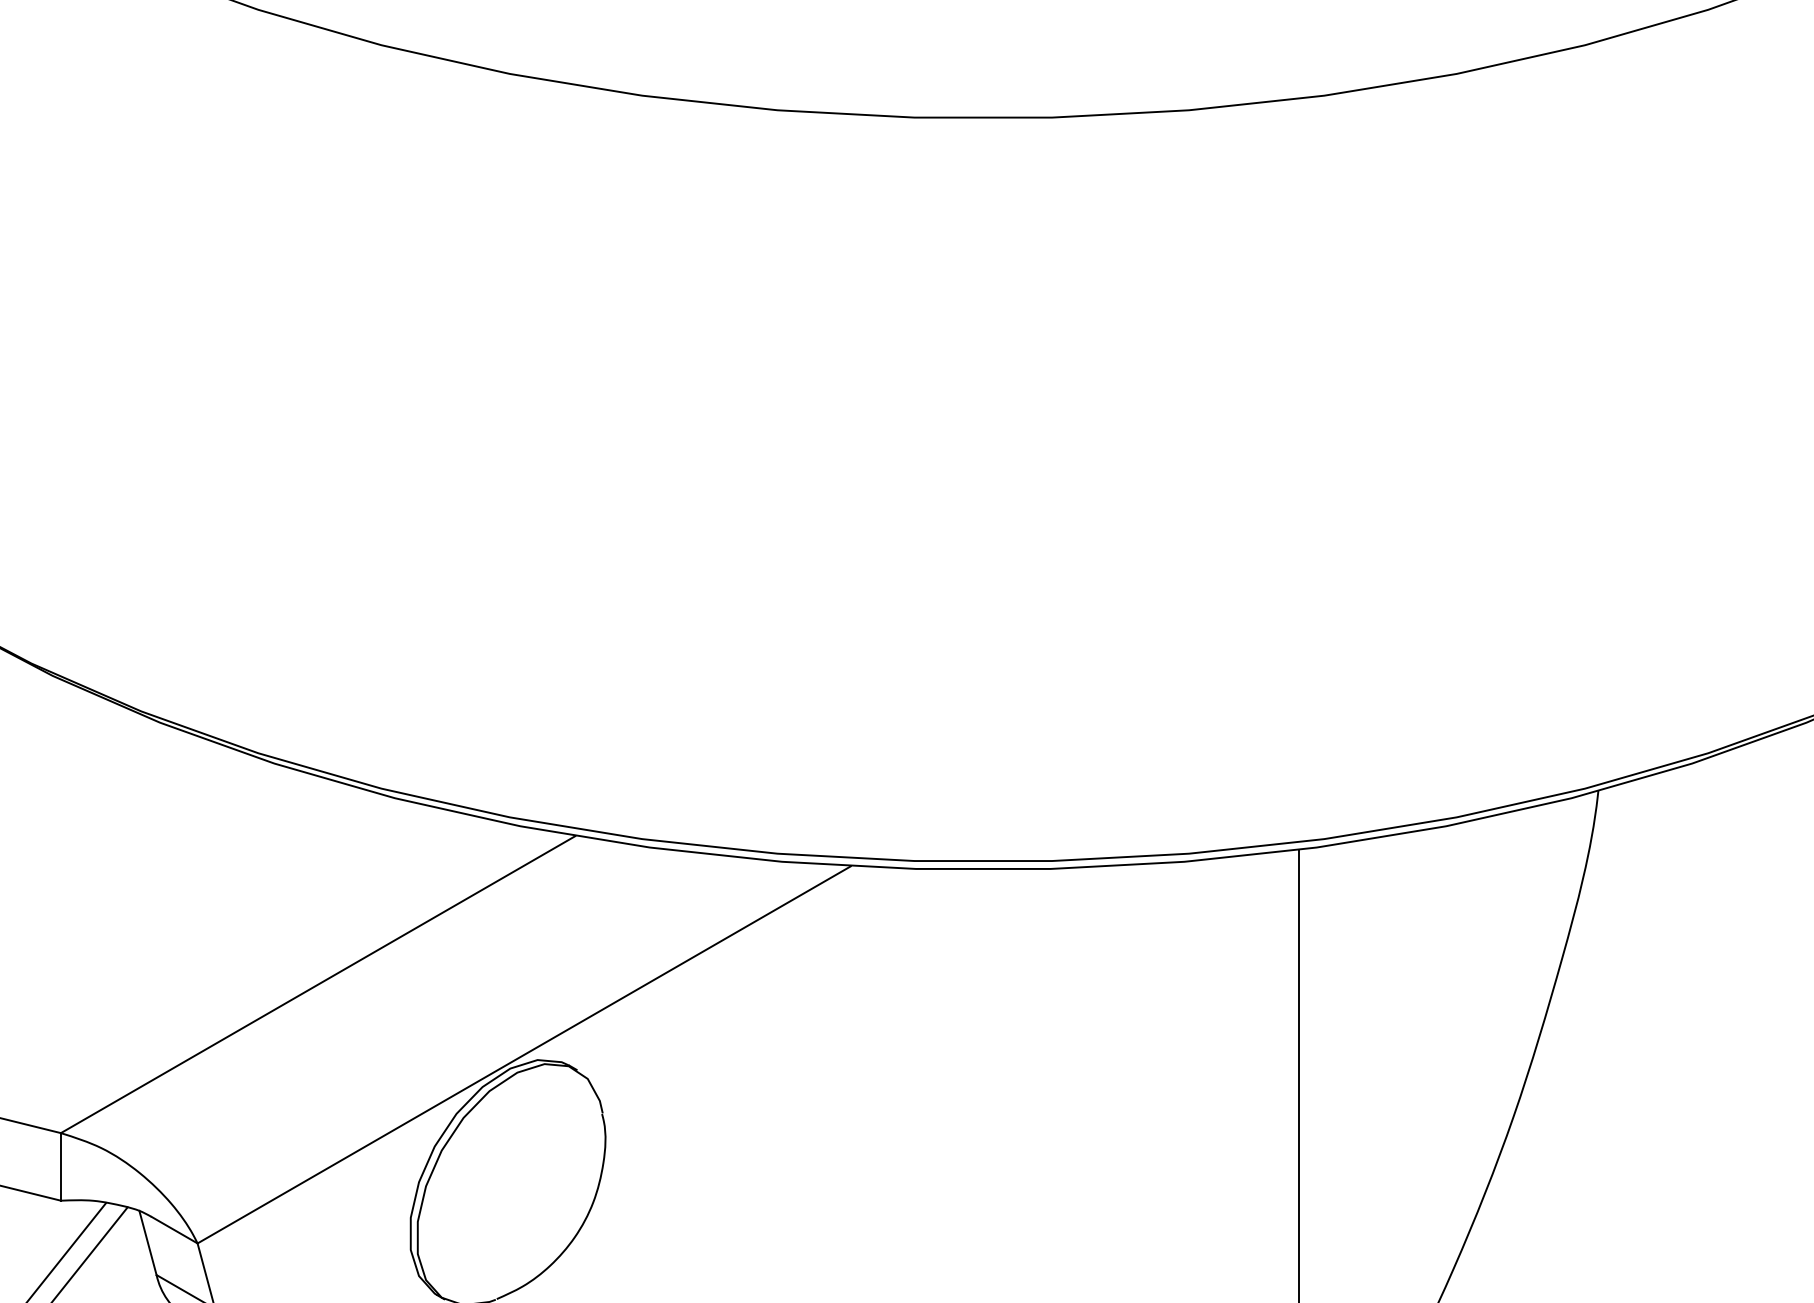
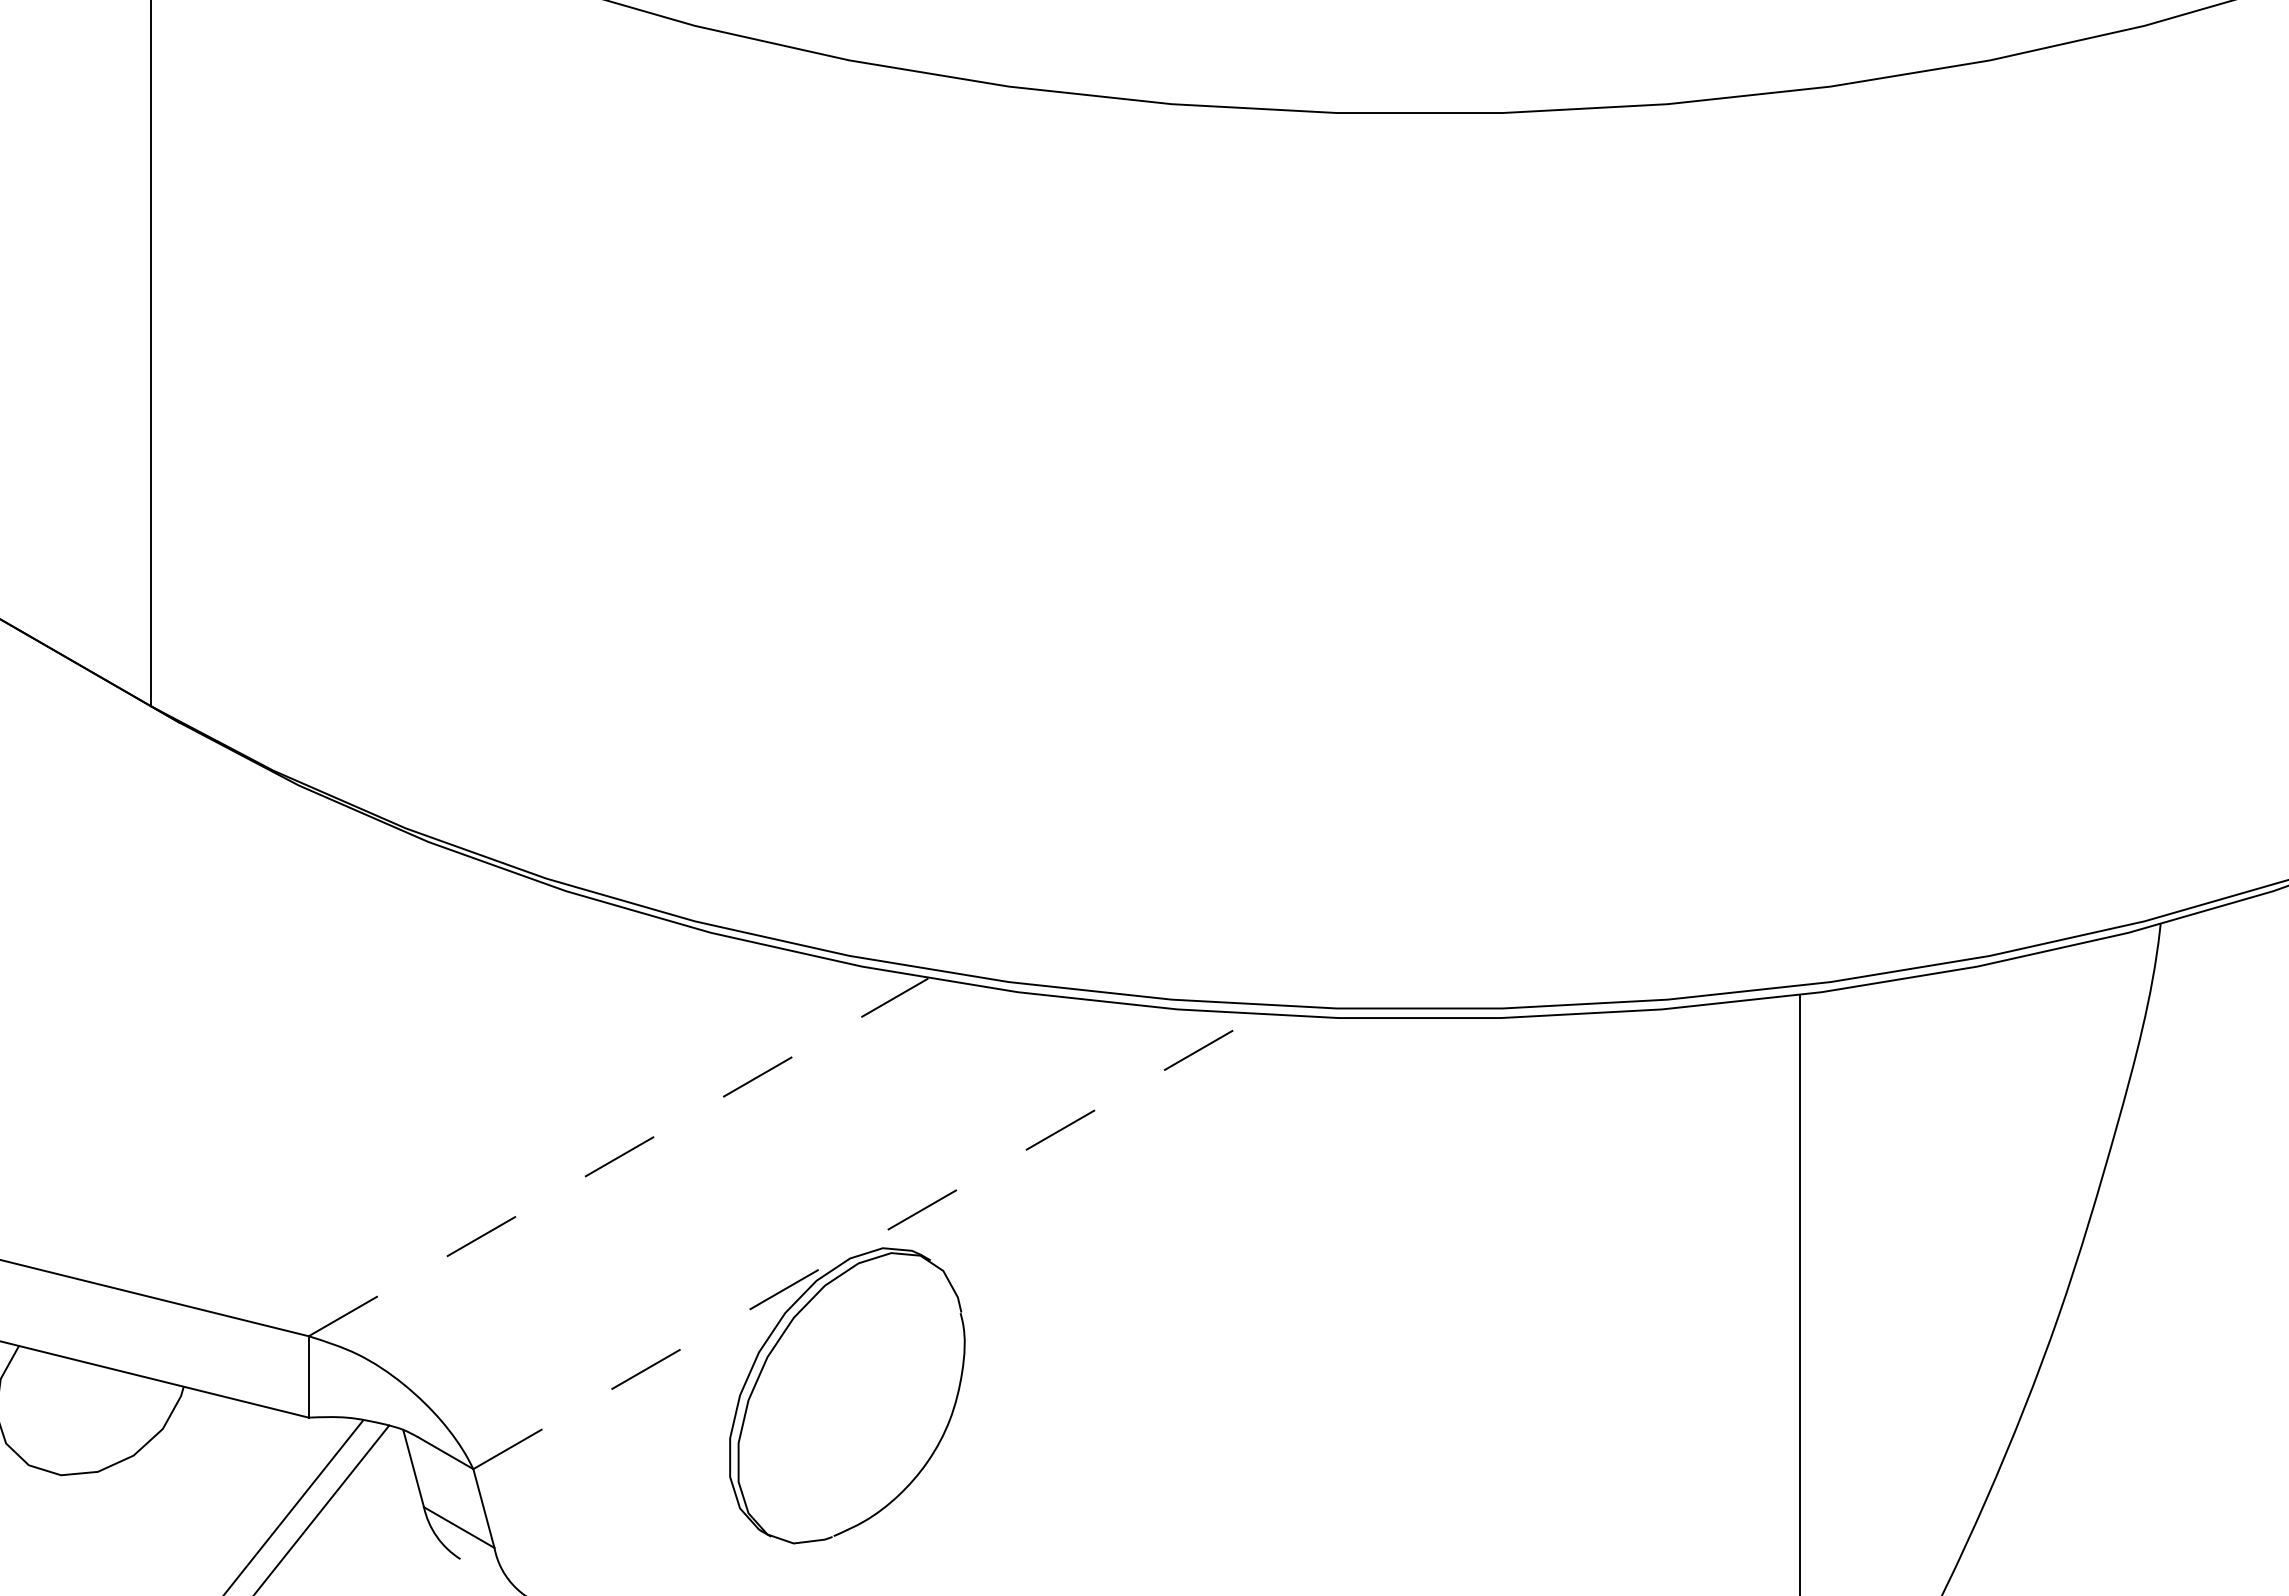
line: (318, 984) -> (618, 1157), solid -> dashed
line: (524, 1054) -> (867, 1241), solid -> dashed

